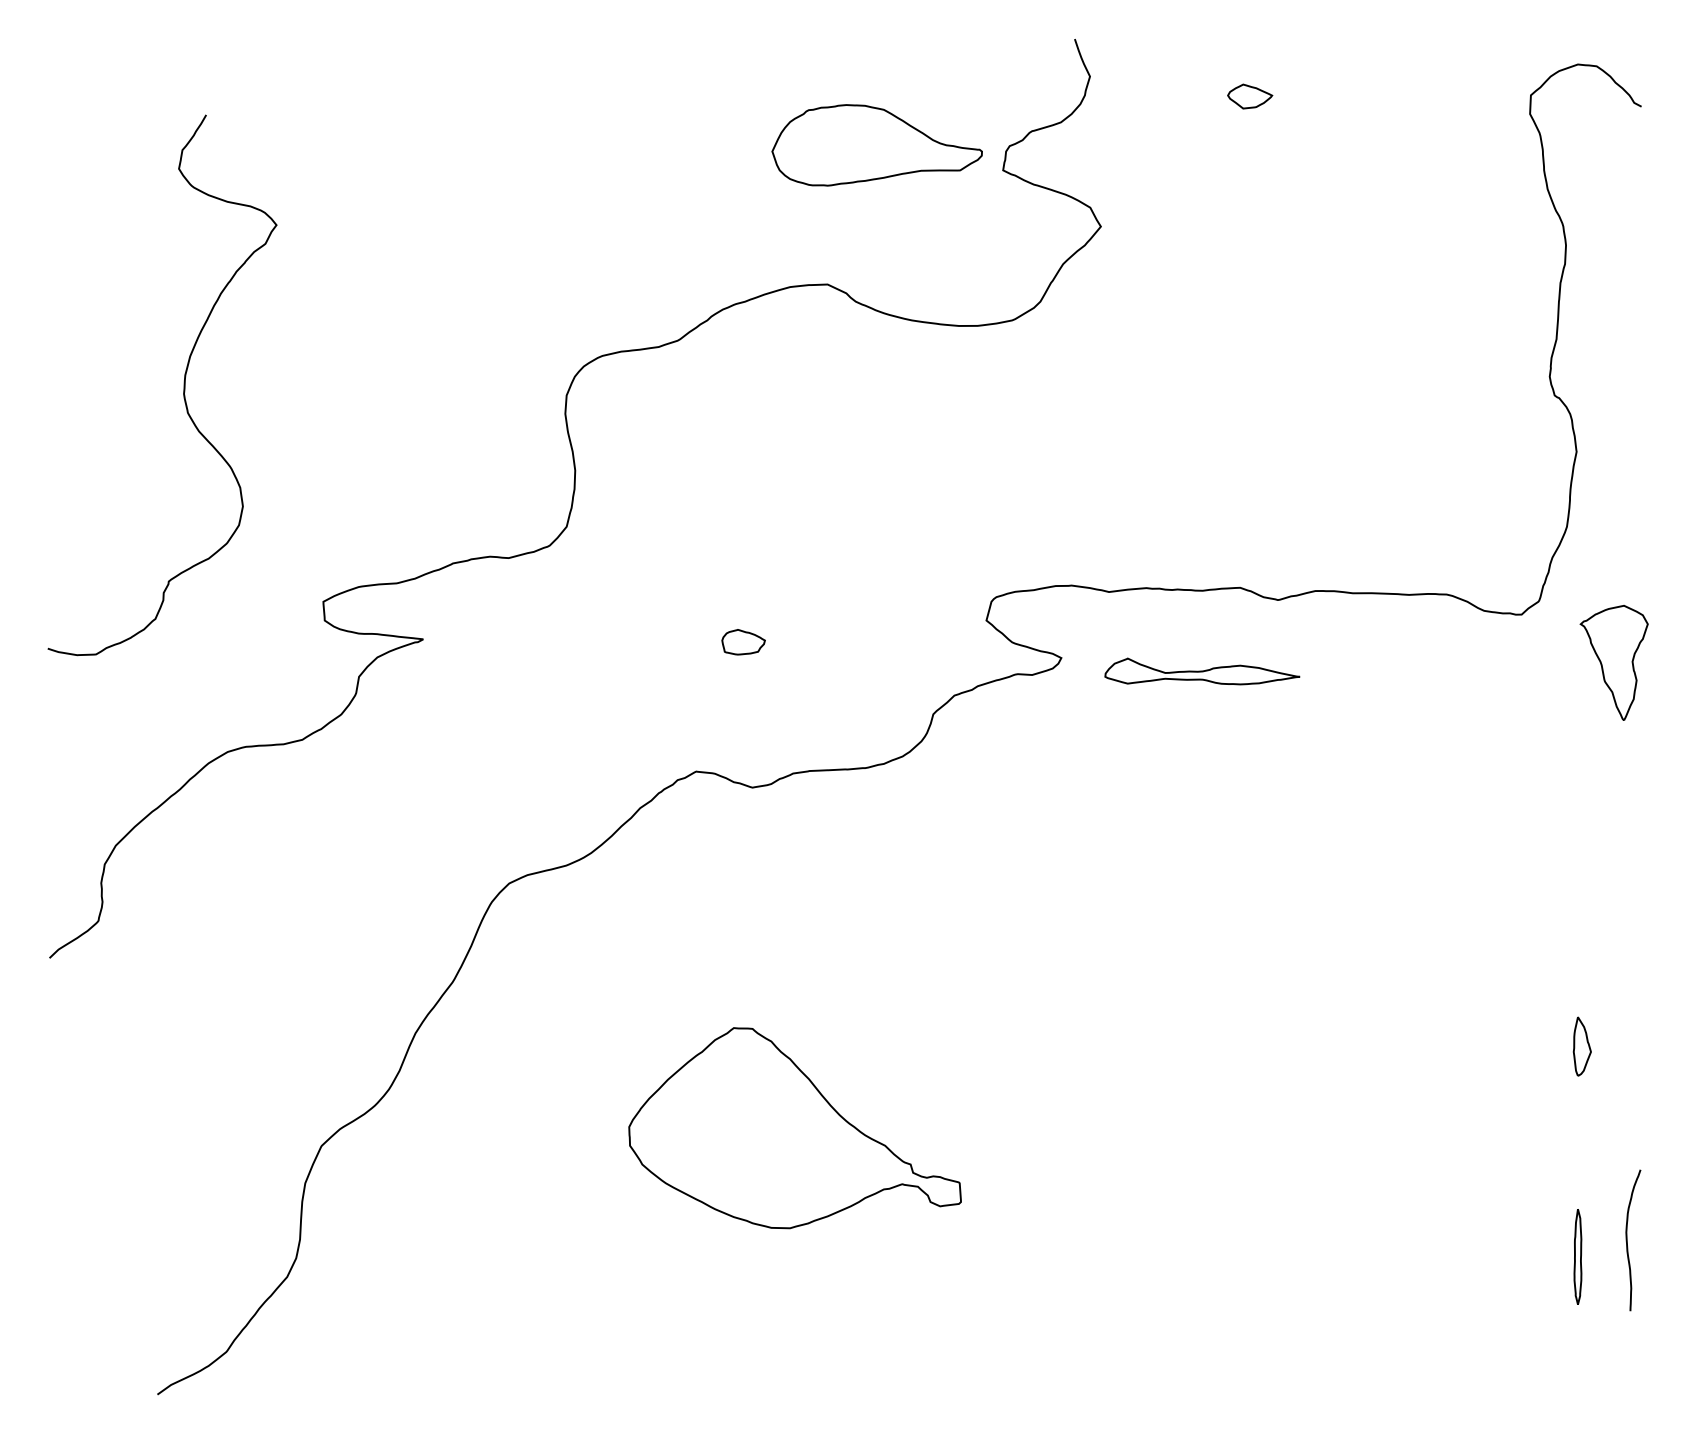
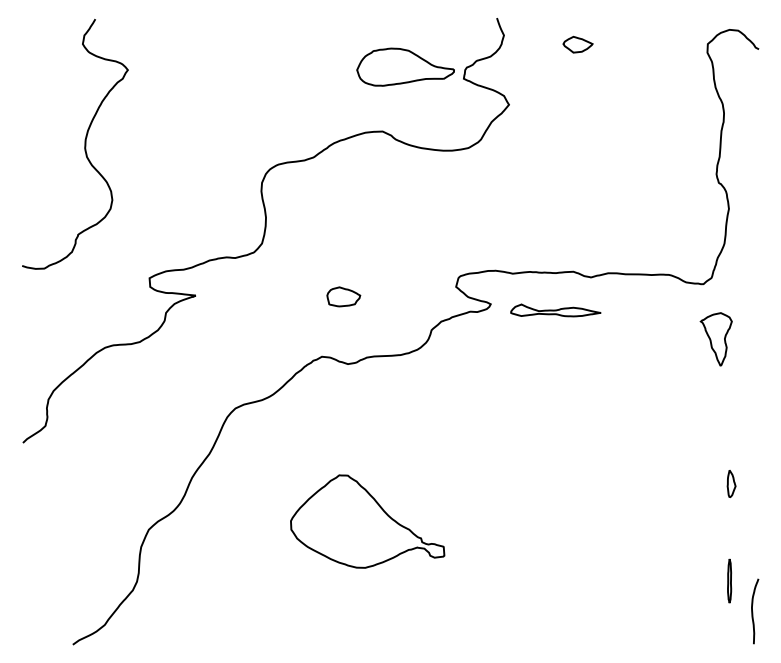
part: (1248, 96) -> (577, 44), size x1.43
curve: (182, 386) -> (84, 144), moved
part: (742, 641) -> (343, 296), size x1.67
part: (1612, 662) -> (715, 339), moved
curve: (1629, 1240) -> (753, 611), moved

